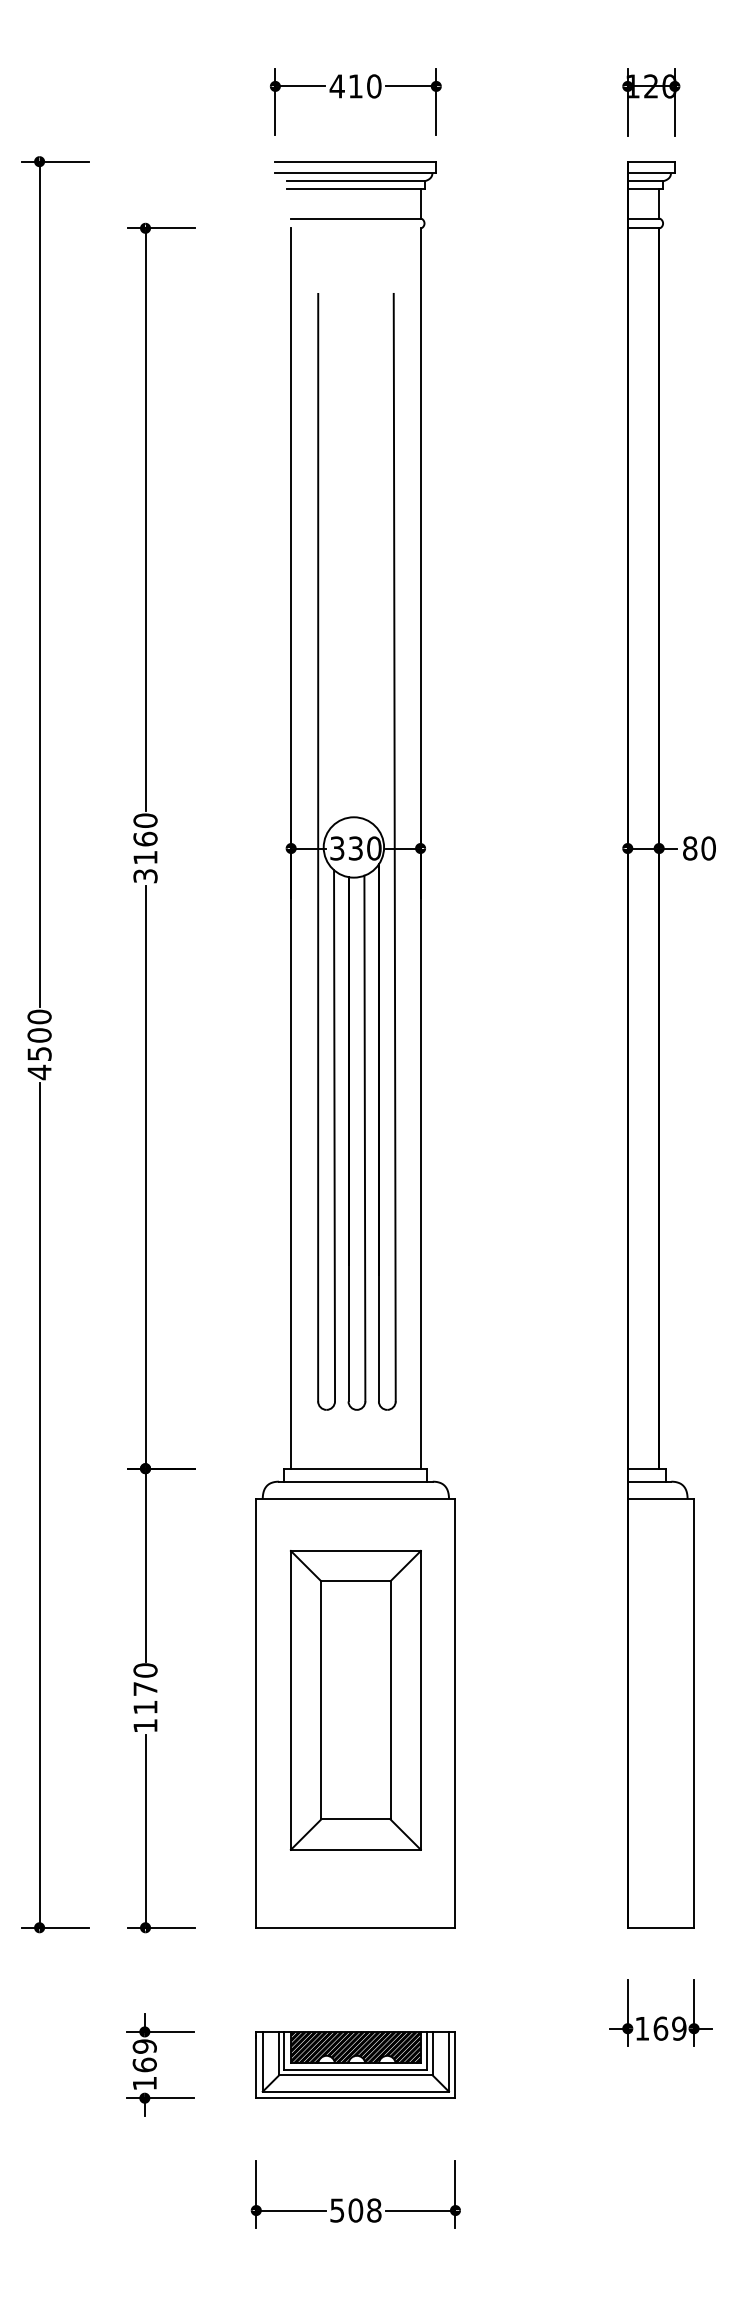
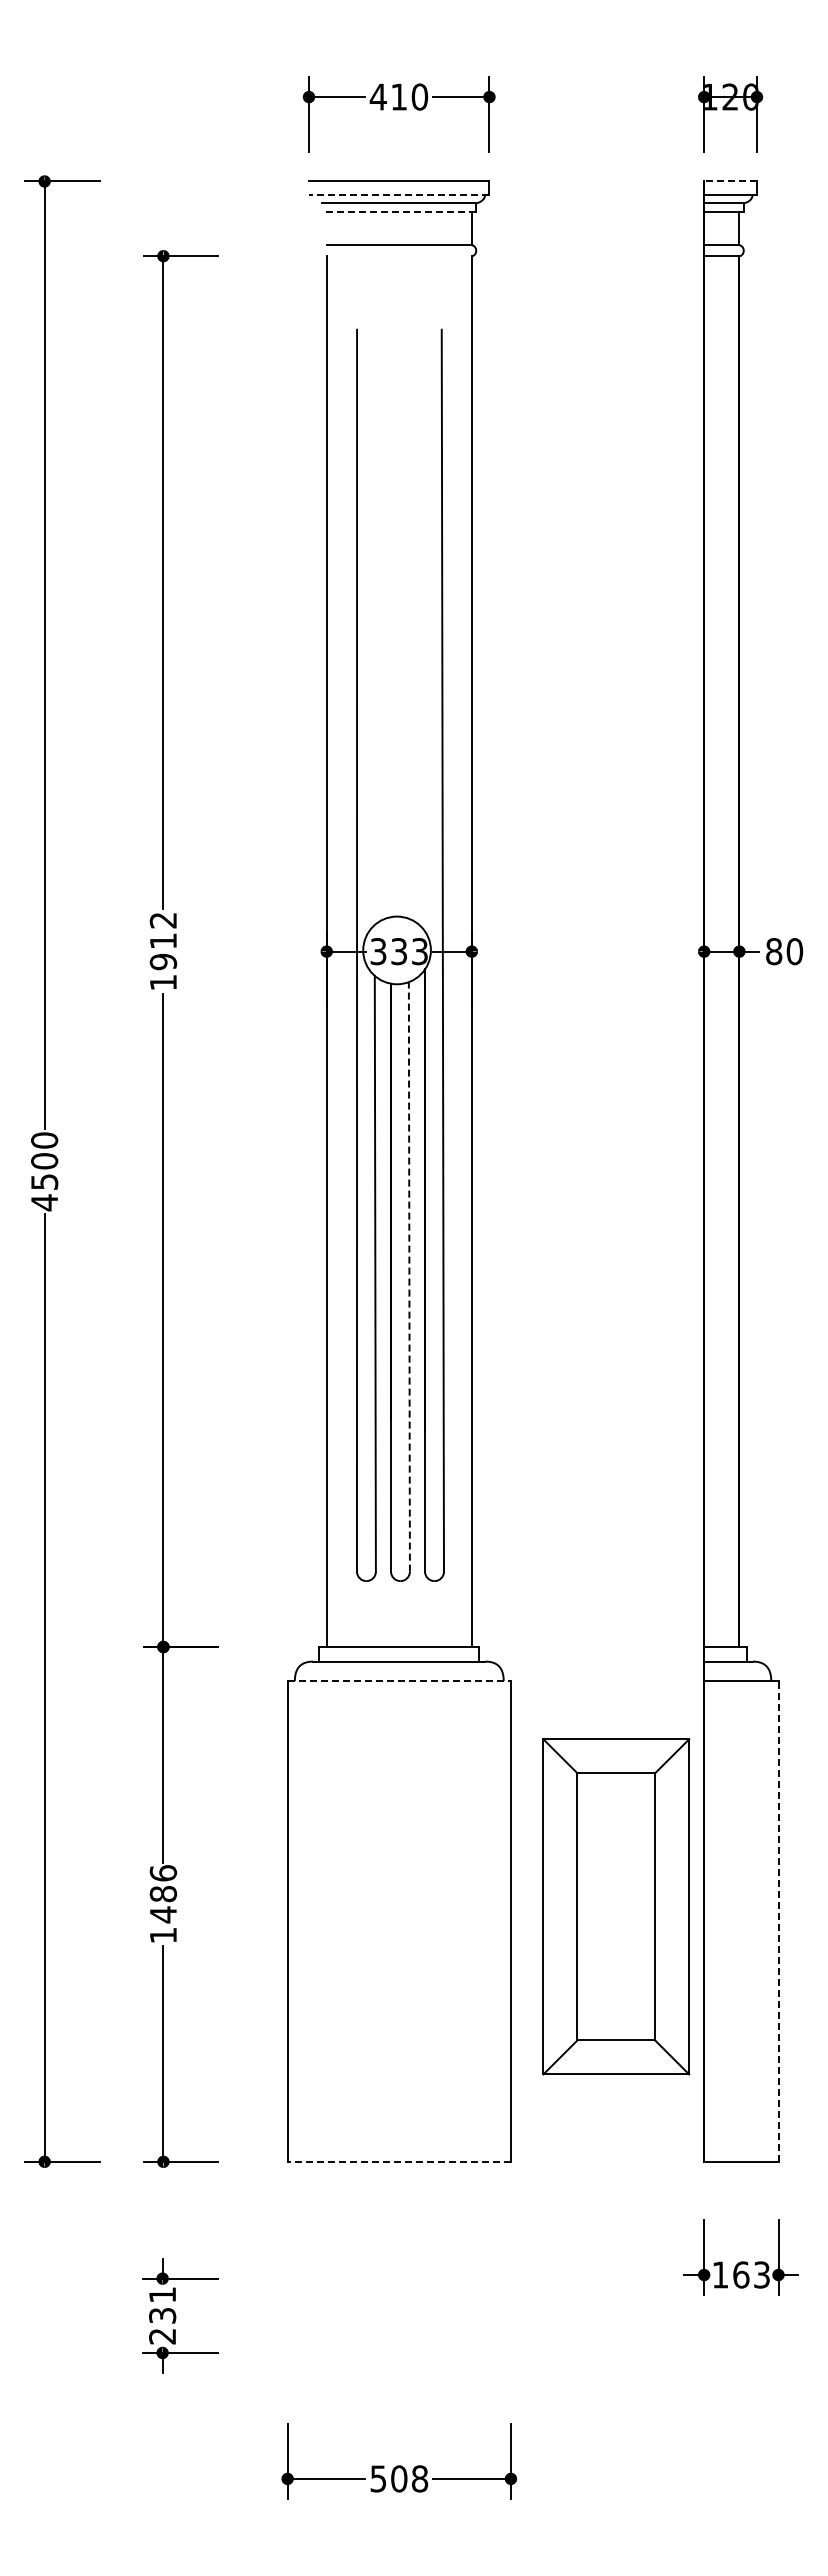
line: (651, 161) -> (730, 181), solid -> dashed
line: (355, 173) -> (398, 194), solid -> dashed
line: (355, 189) -> (398, 212), solid -> dashed
text: (145, 848) -> (163, 951), 3160 -> 1912
text: (373, 848) -> (419, 951), 330 -> 333
line: (364, 1138) -> (409, 1276), solid -> dashed
line: (356, 1499) -> (399, 1681), solid -> dashed
text: (145, 1689) -> (163, 1894), 1170 -> 1486
part: (356, 1700) -> (616, 1906), moved
line: (694, 1712) -> (778, 1920), solid -> dashed
line: (356, 1927) -> (399, 2161), solid -> dashed
text: (678, 2028) -> (761, 2274), 169 -> 163
text: (144, 2064) -> (162, 2315), 169 -> 231
part: (356, 2064) -> (399, 2315), removed

